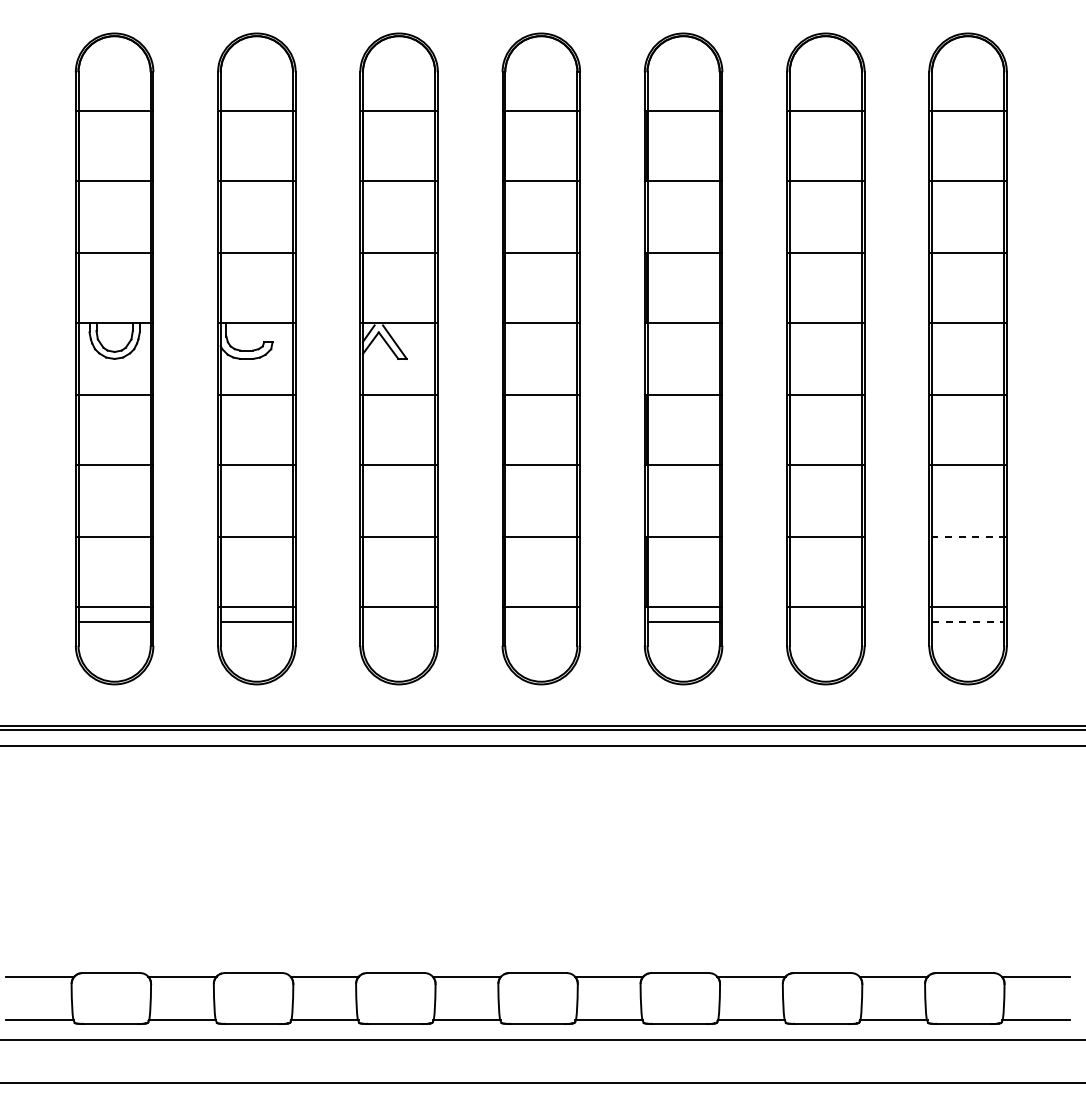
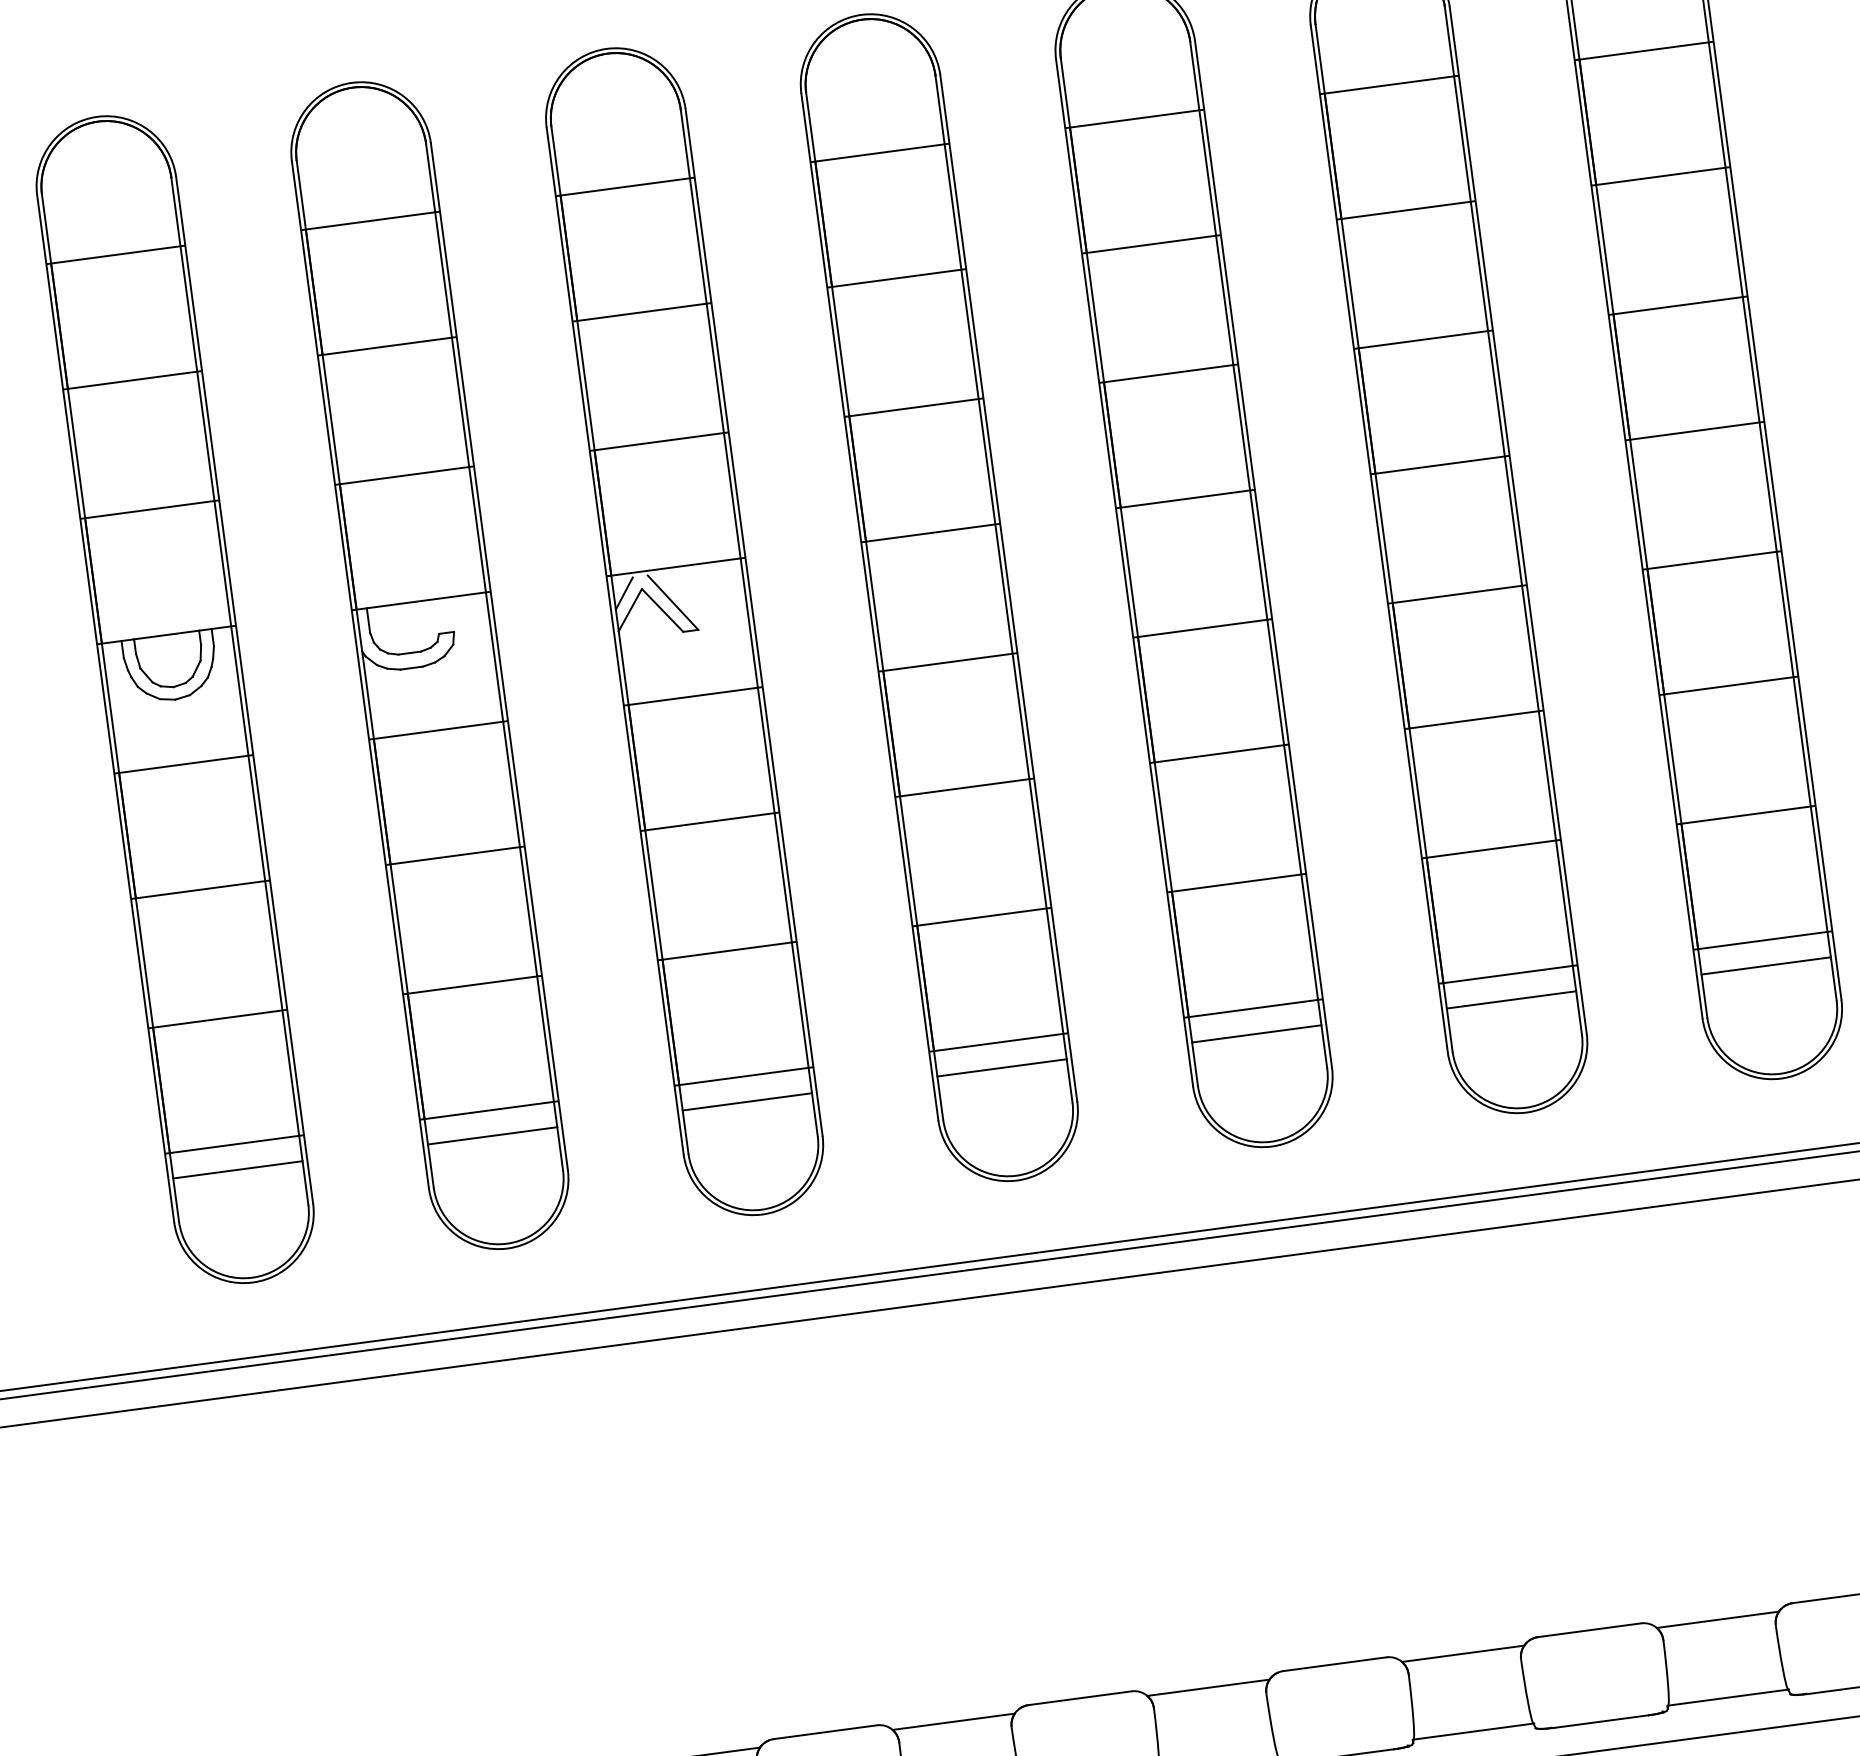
line: (967, 537) -> (1745, 815), dashed -> solid
line: (399, 621) -> (748, 1101), added
line: (541, 621) -> (1002, 1067), added
line: (825, 621) -> (1510, 999), added
line: (968, 621) -> (1766, 965), dashed -> solid

